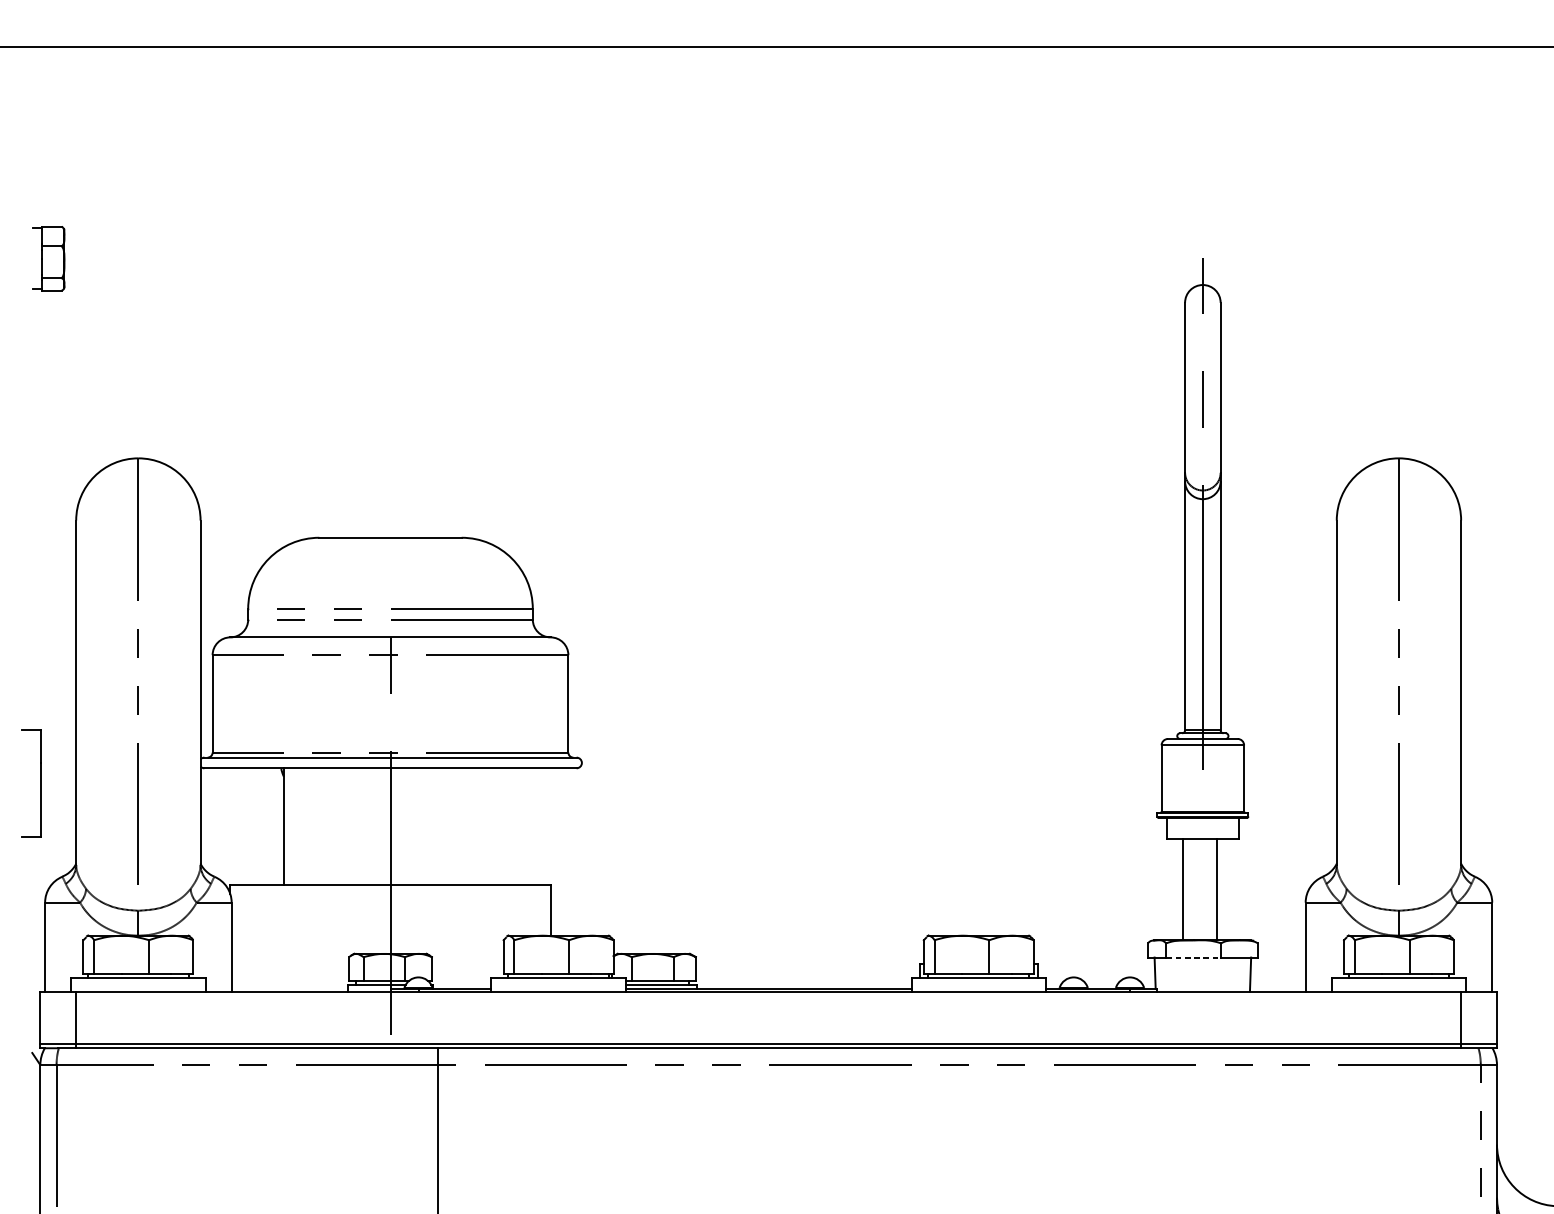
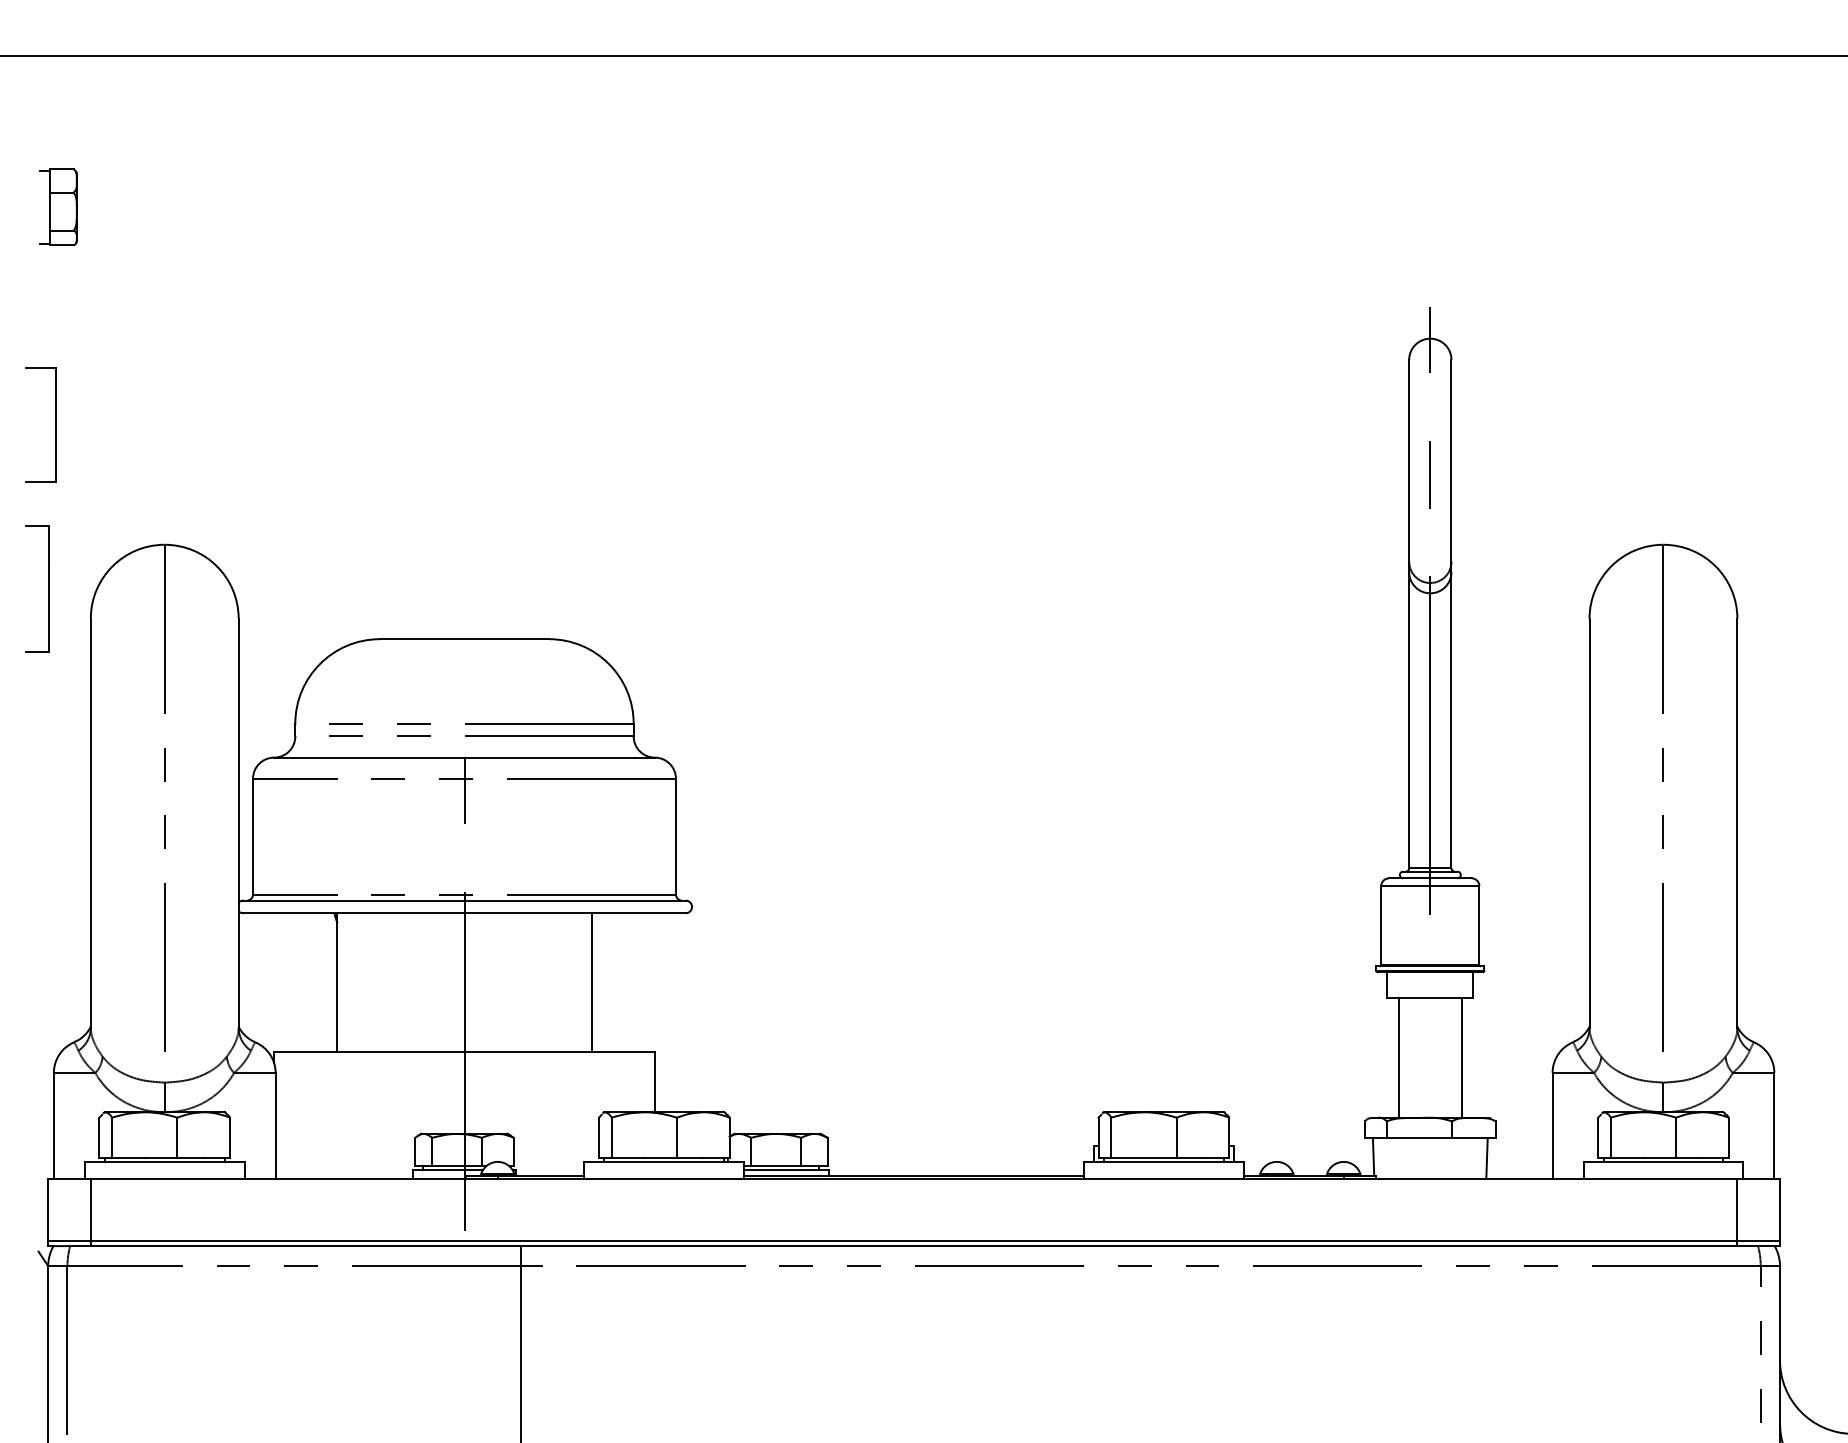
part: (49, 257) -> (58, 206), moved
part: (46, 357) -> (55, 424), added
part: (40, 782) -> (48, 588), moved
line: (497, 826) -> (591, 982), added
line: (1183, 889) -> (1462, 1057), moved
line: (1217, 889) -> (1398, 1057), moved
line: (1193, 957) -> (1419, 1138), dashed -> solid

